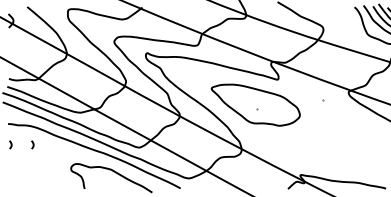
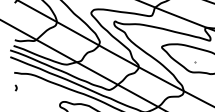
curve: (32, 144) -> (31, 87), removed

